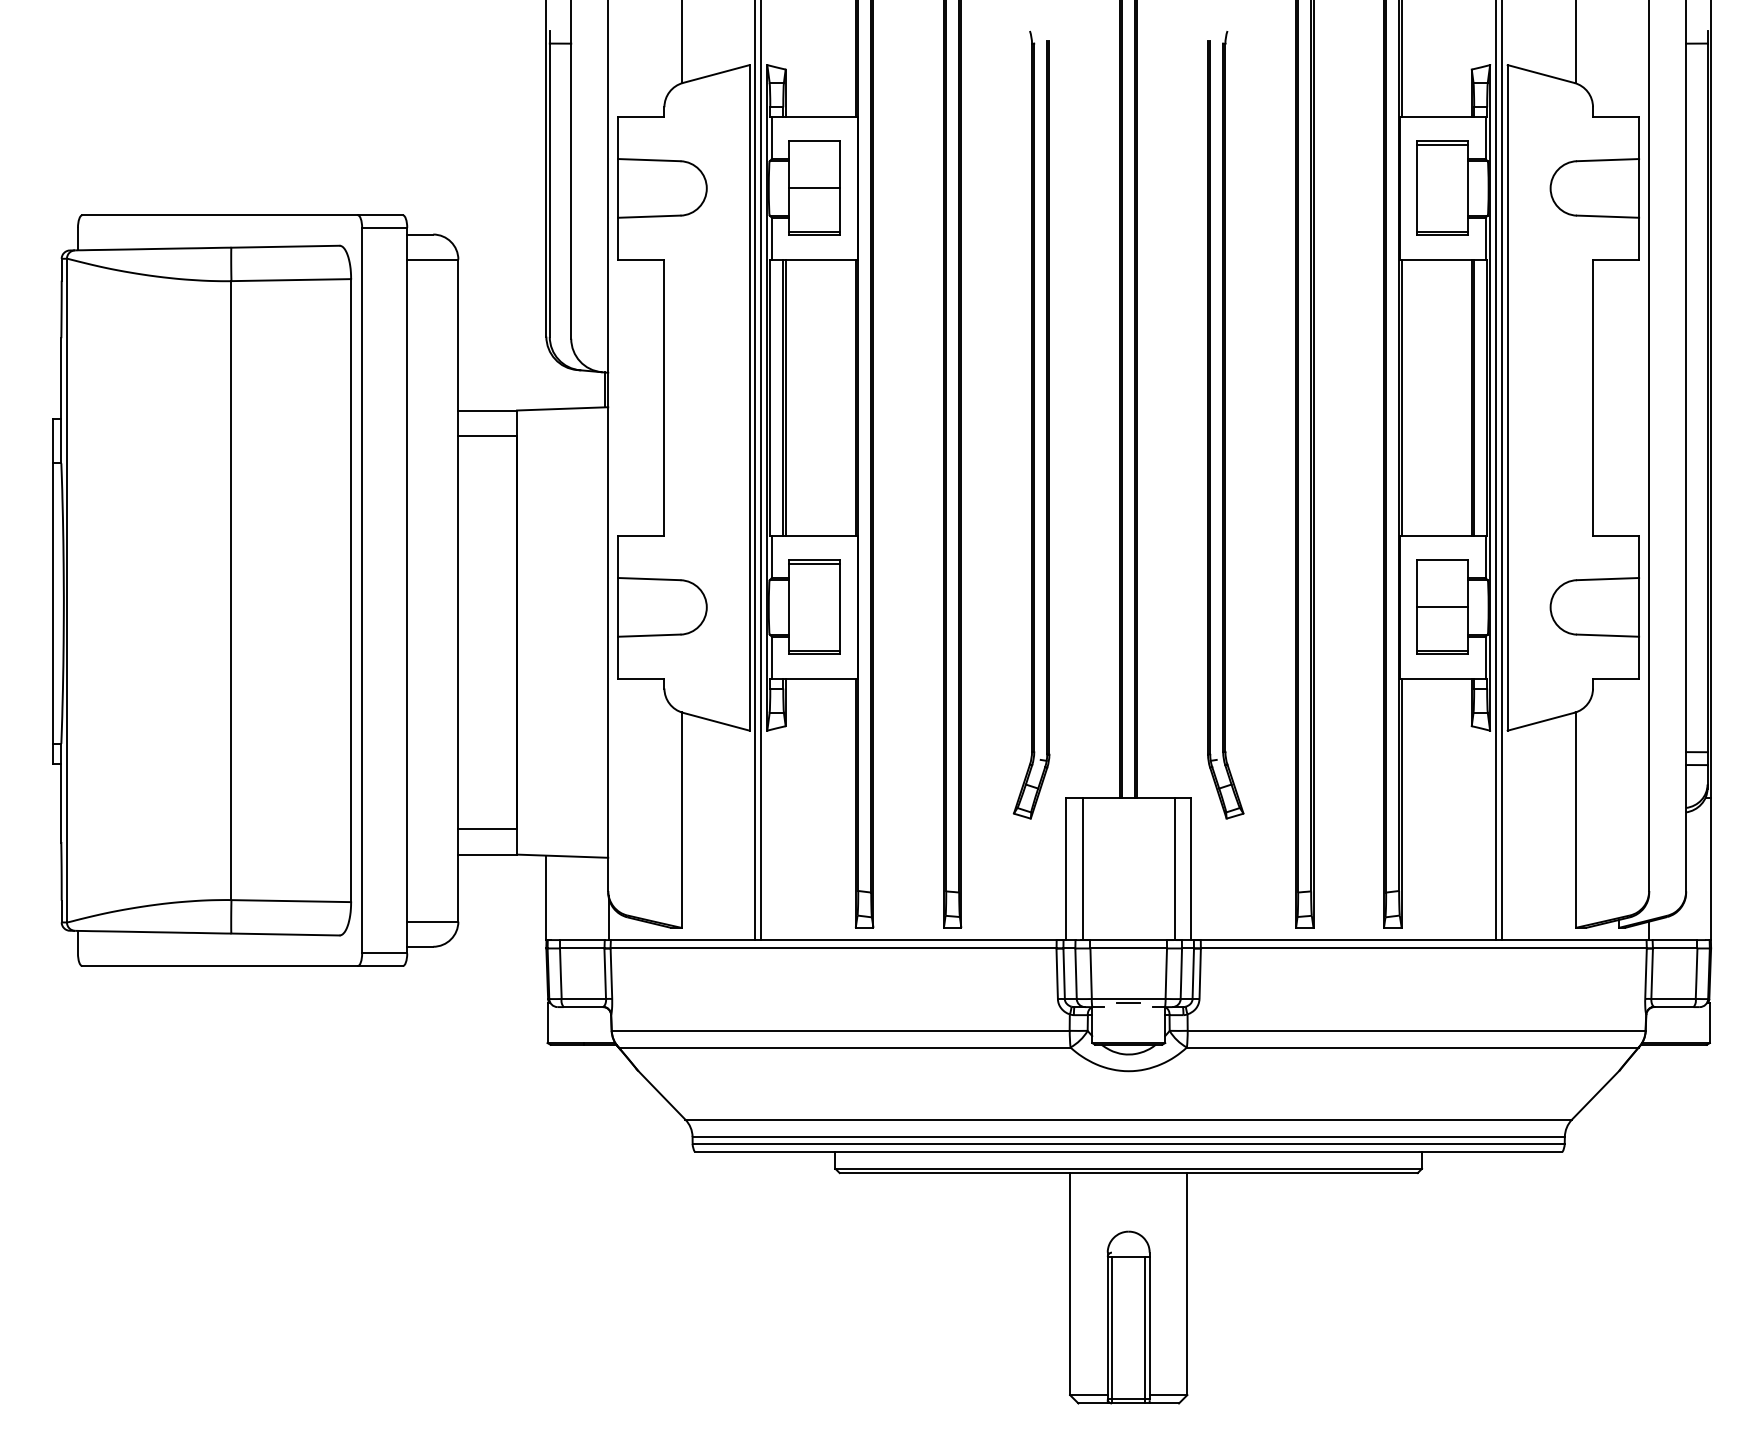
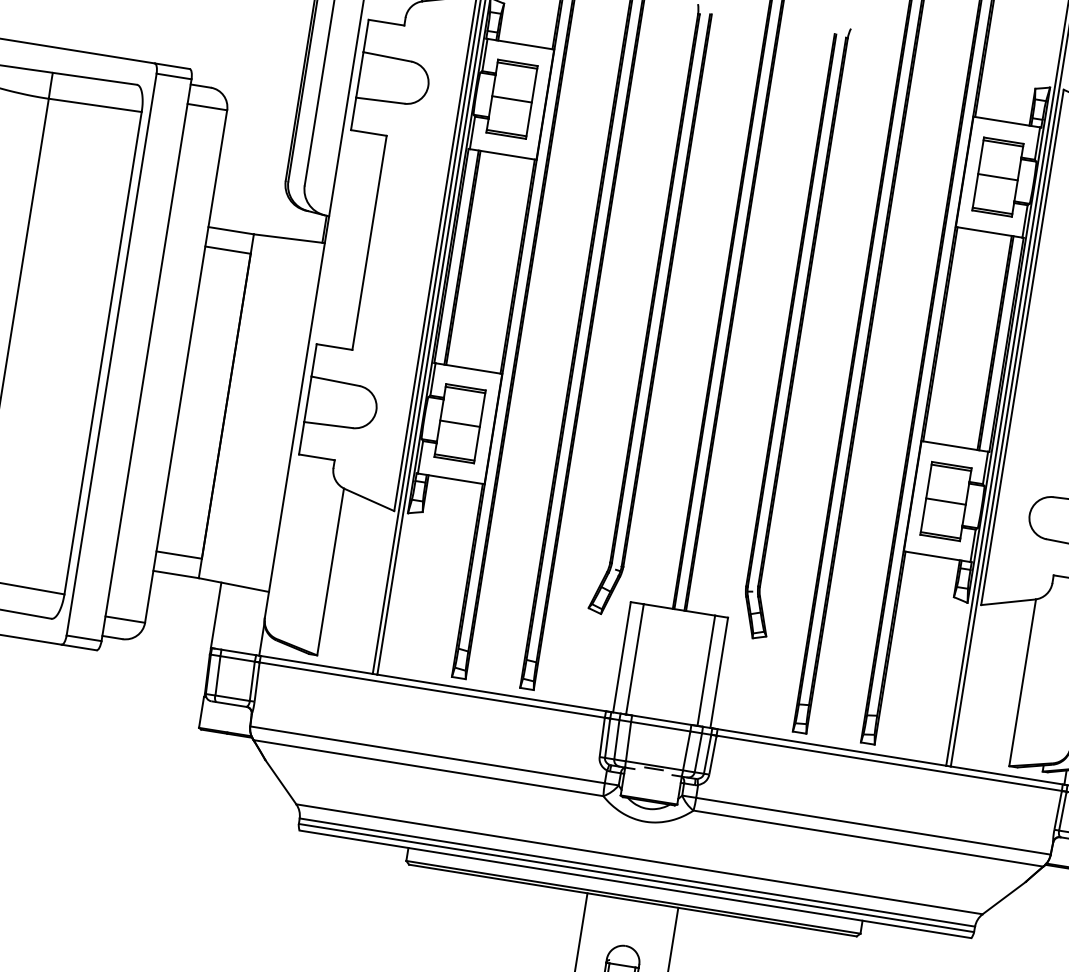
line: (814, 144) -> (517, 65), added
line: (1442, 188) -> (997, 177), added
line: (1442, 563) -> (951, 467), added
line: (814, 607) -> (459, 423), added

